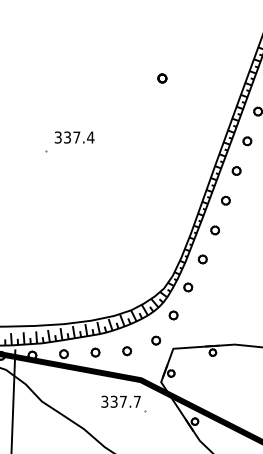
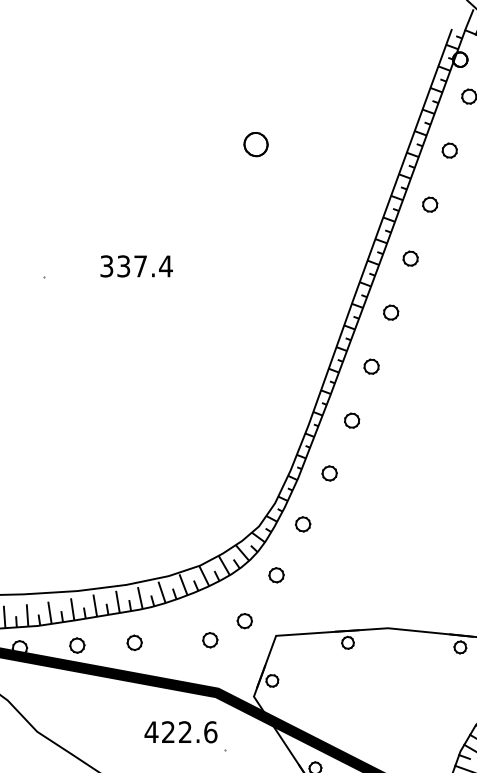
part: (162, 78) -> (256, 144), size x1.6
text: (74, 137) -> (136, 266), moved
part: (127, 351) -> (210, 640), moved
text: (121, 401) -> (181, 731), 337.7 -> 422.6

